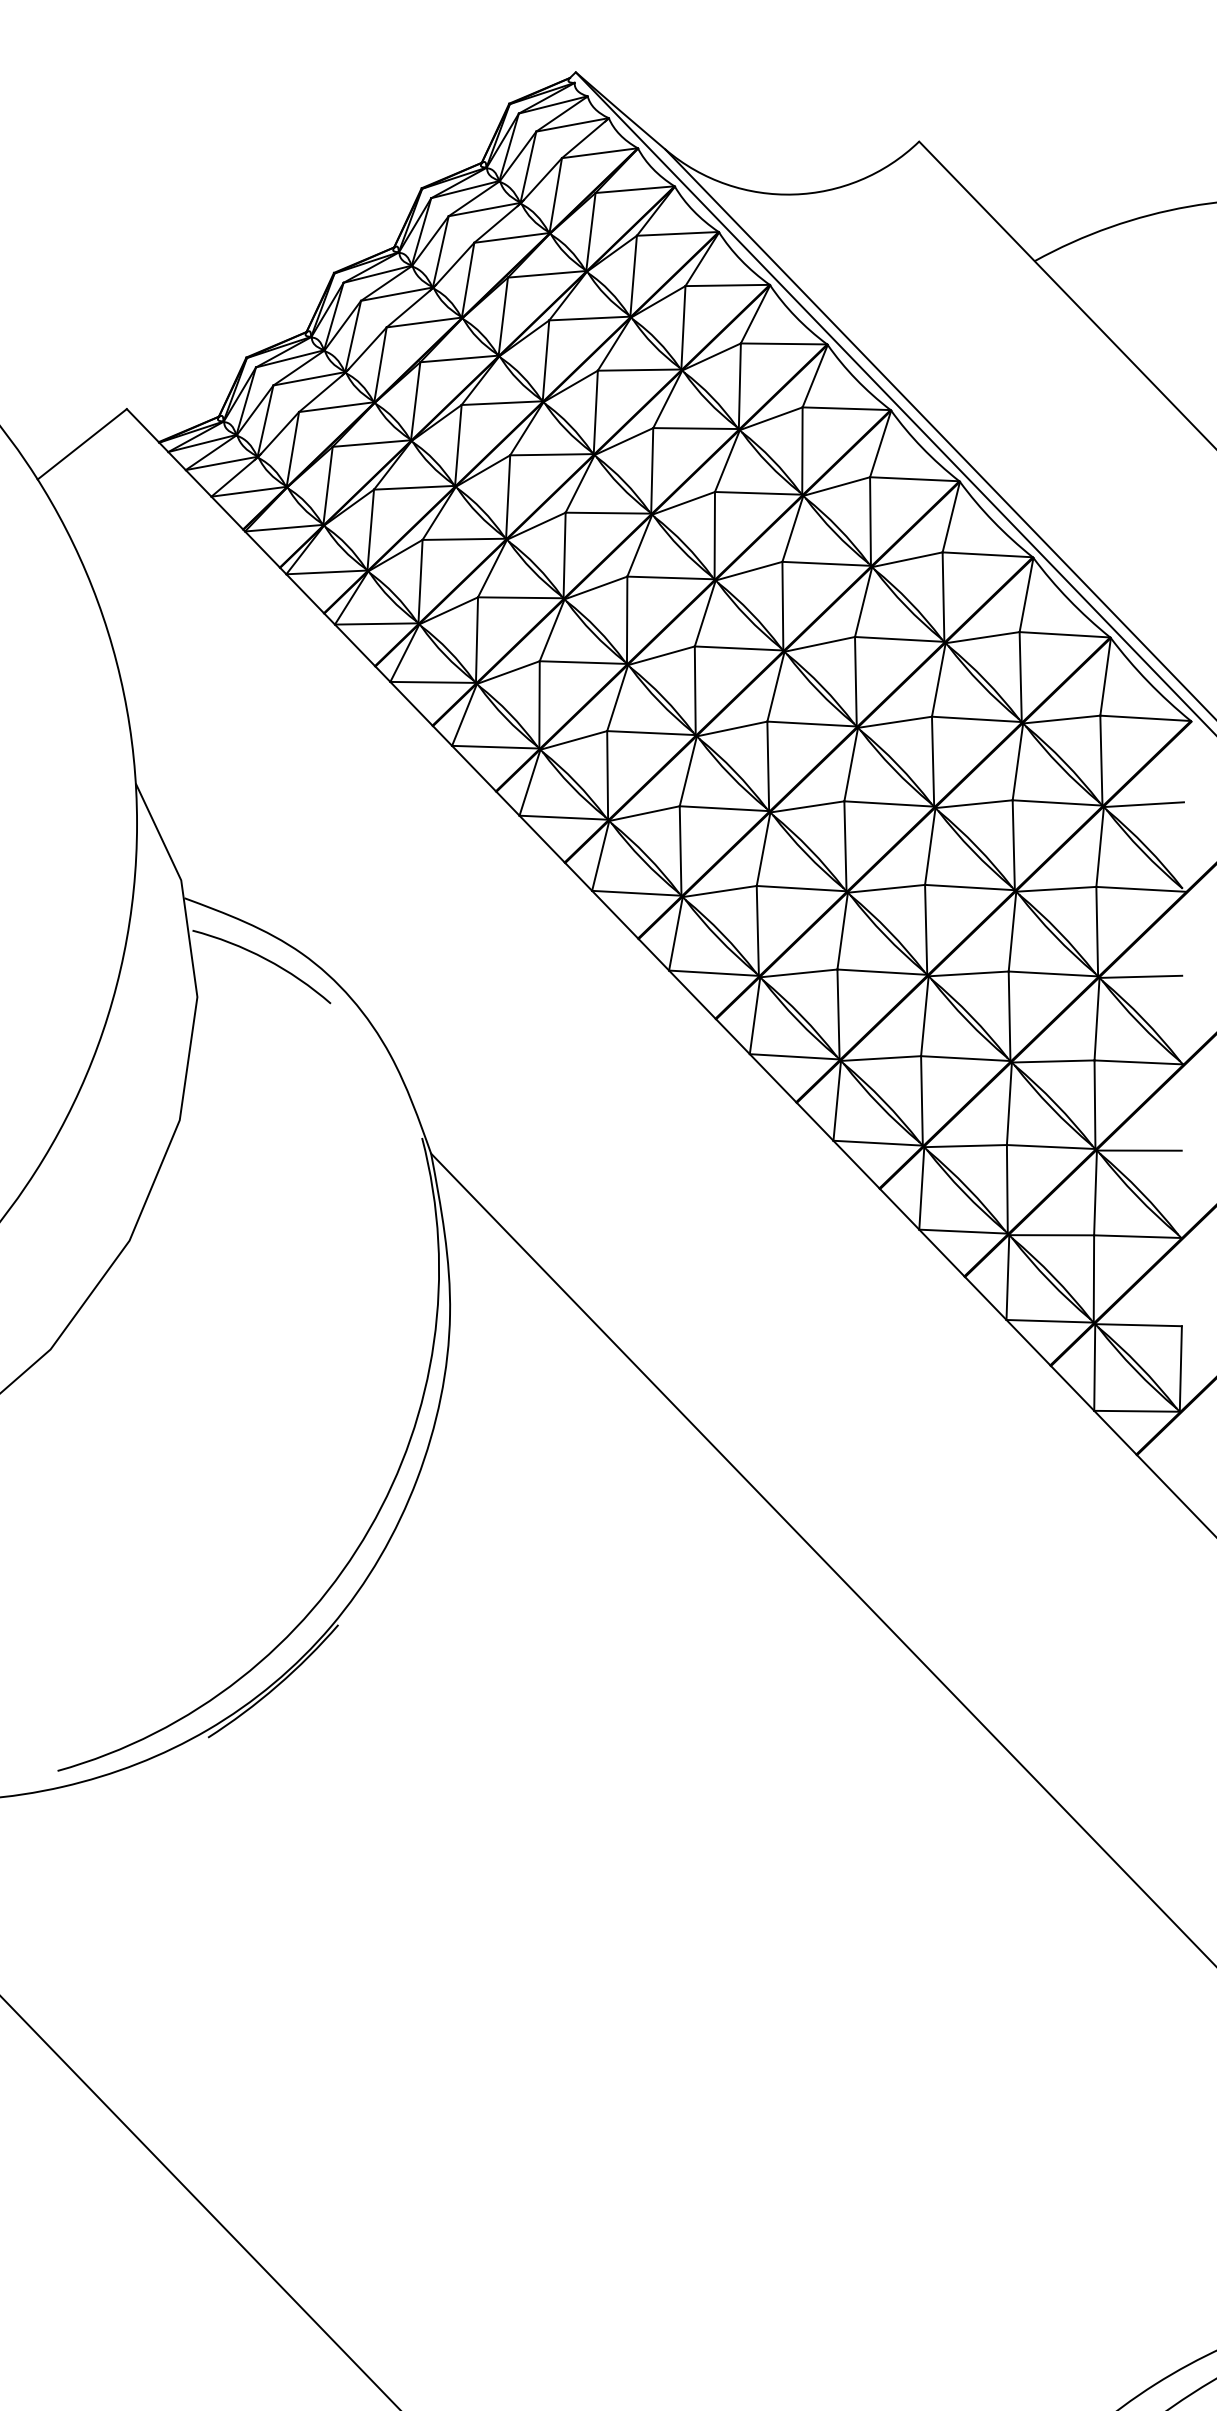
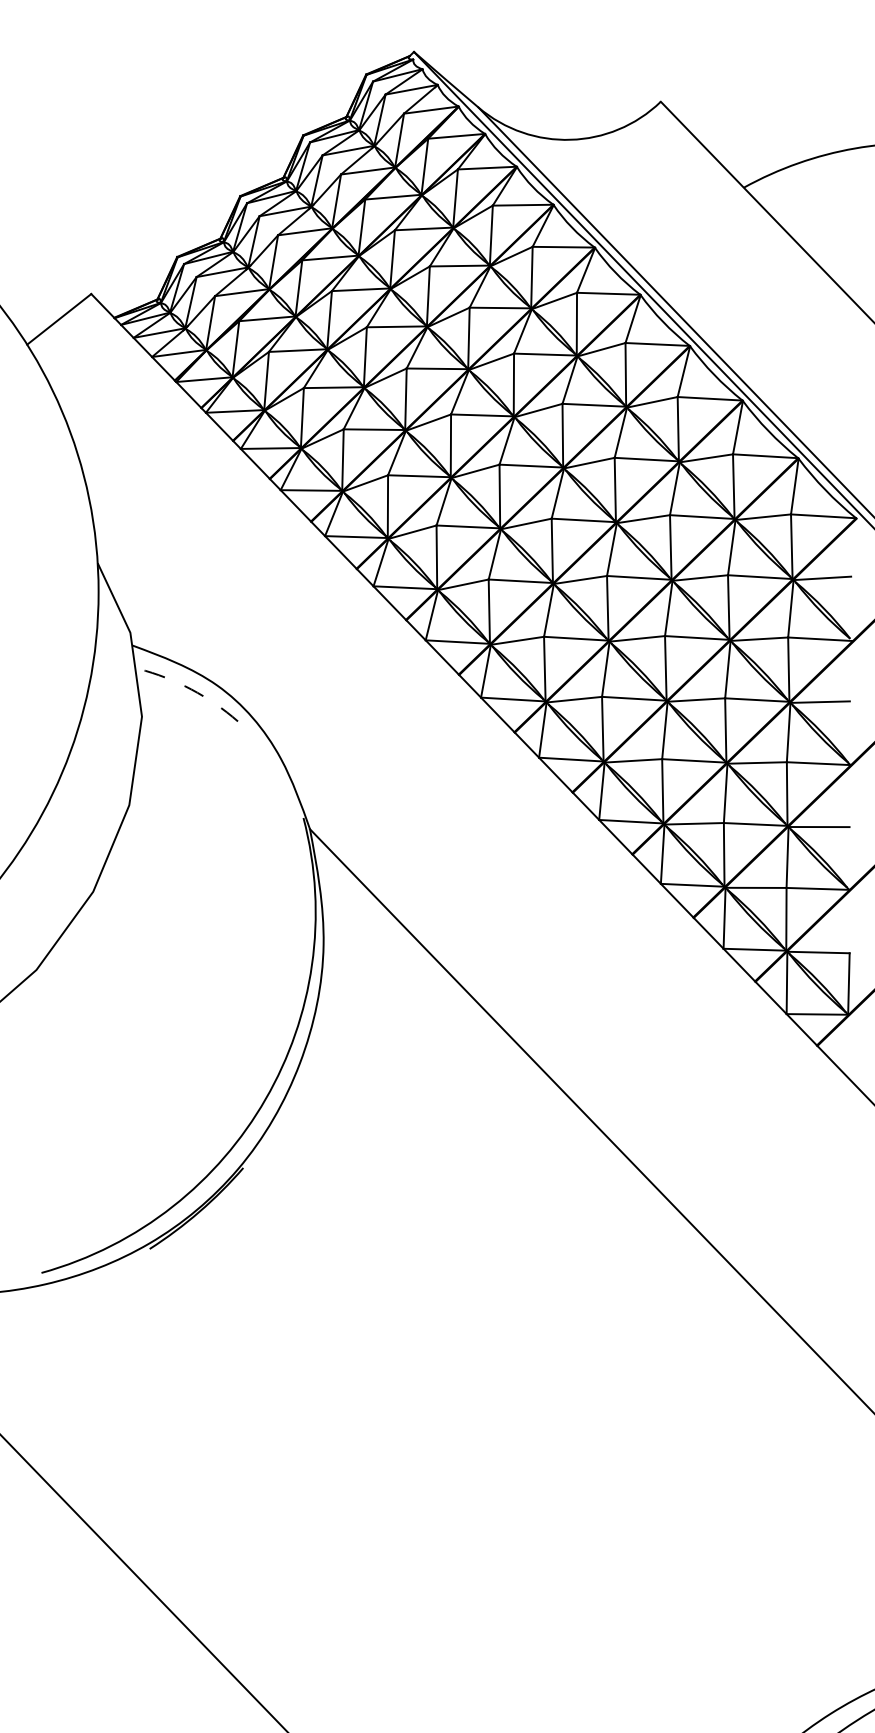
arc: (265, 959) -> (190, 689), solid -> dashed

